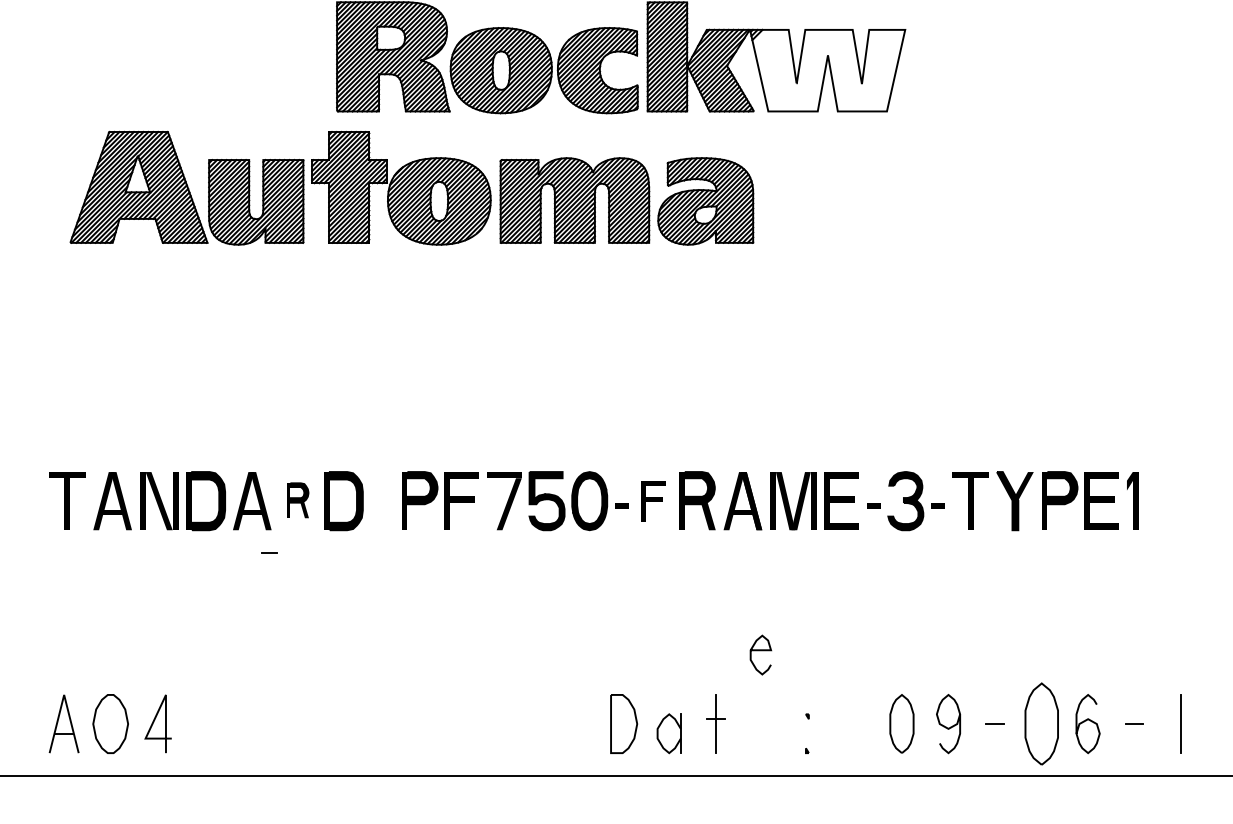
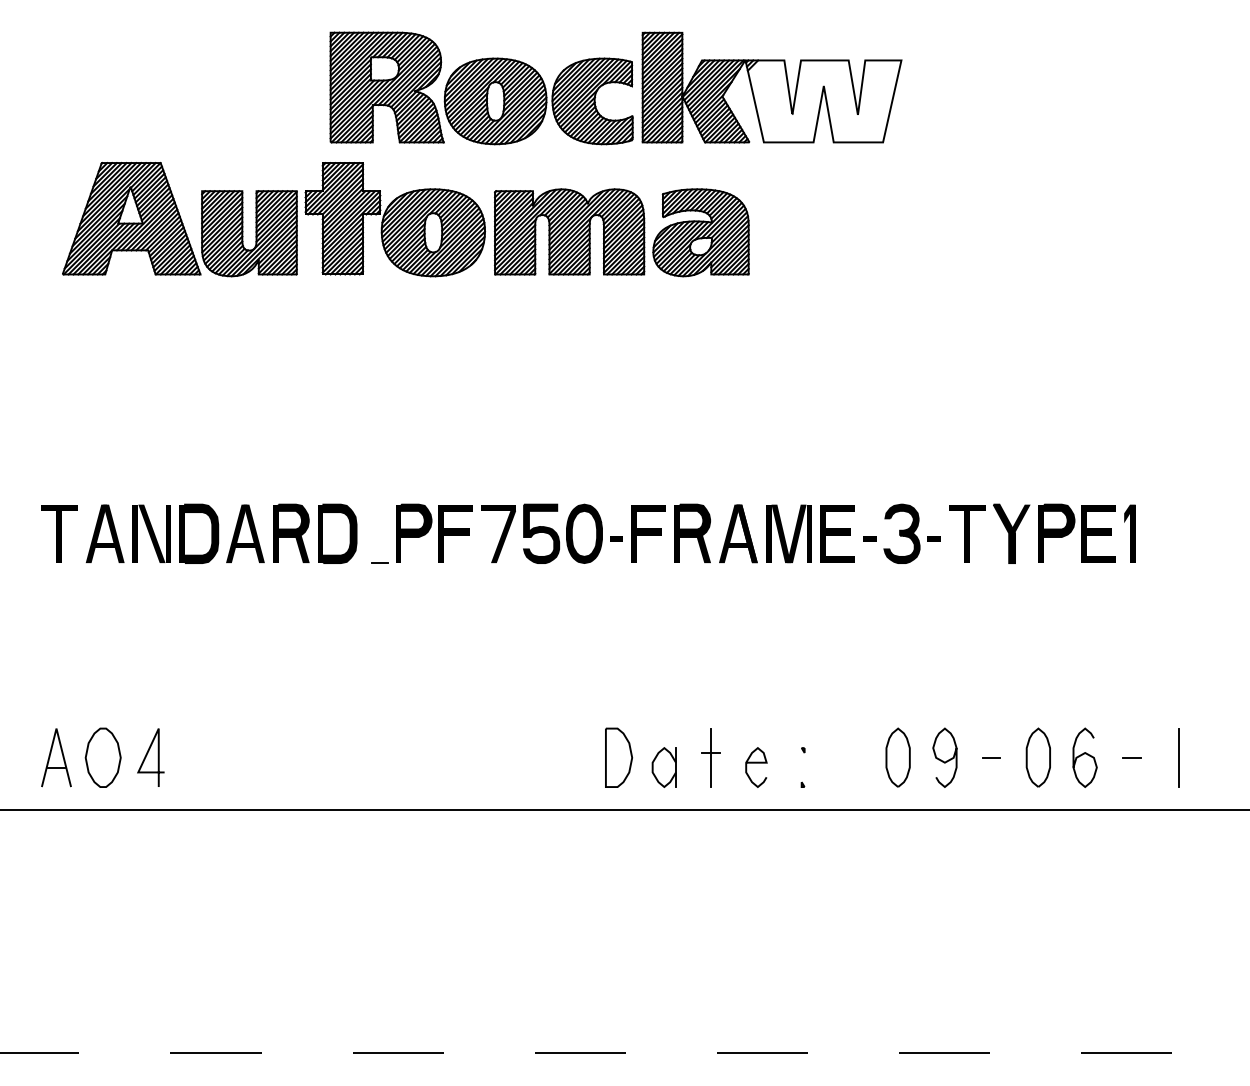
part: (298, 499) -> (291, 532), size x1.67
part: (653, 500) -> (648, 533), size x1.43
line: (269, 552) -> (379, 562), moved
curve: (760, 651) -> (756, 763), moved
part: (1040, 723) -> (1037, 757), size x0.71

